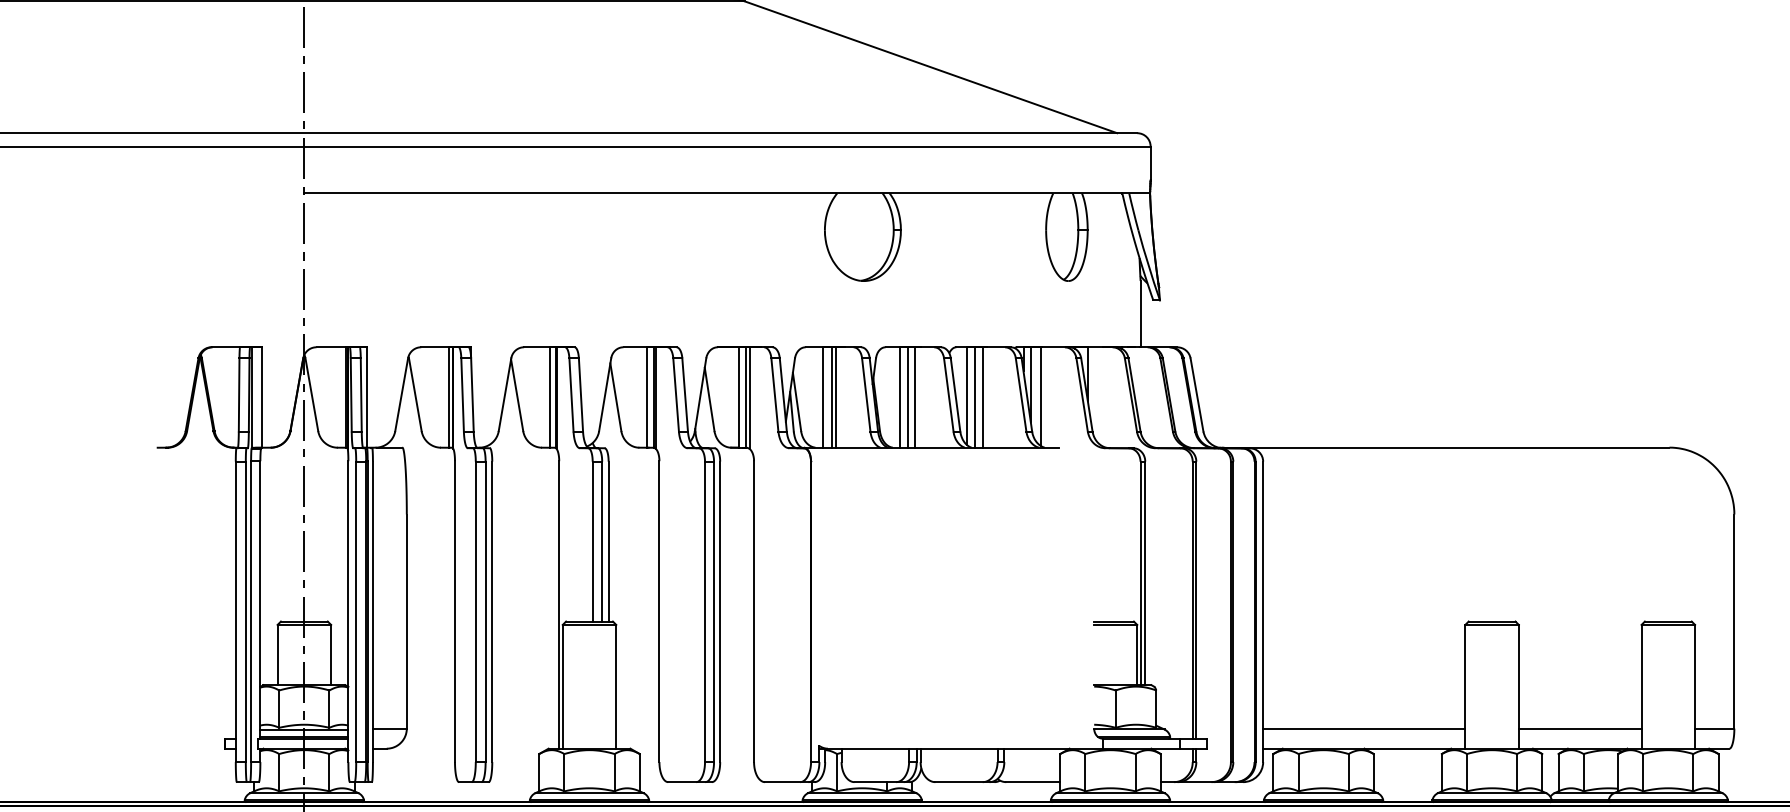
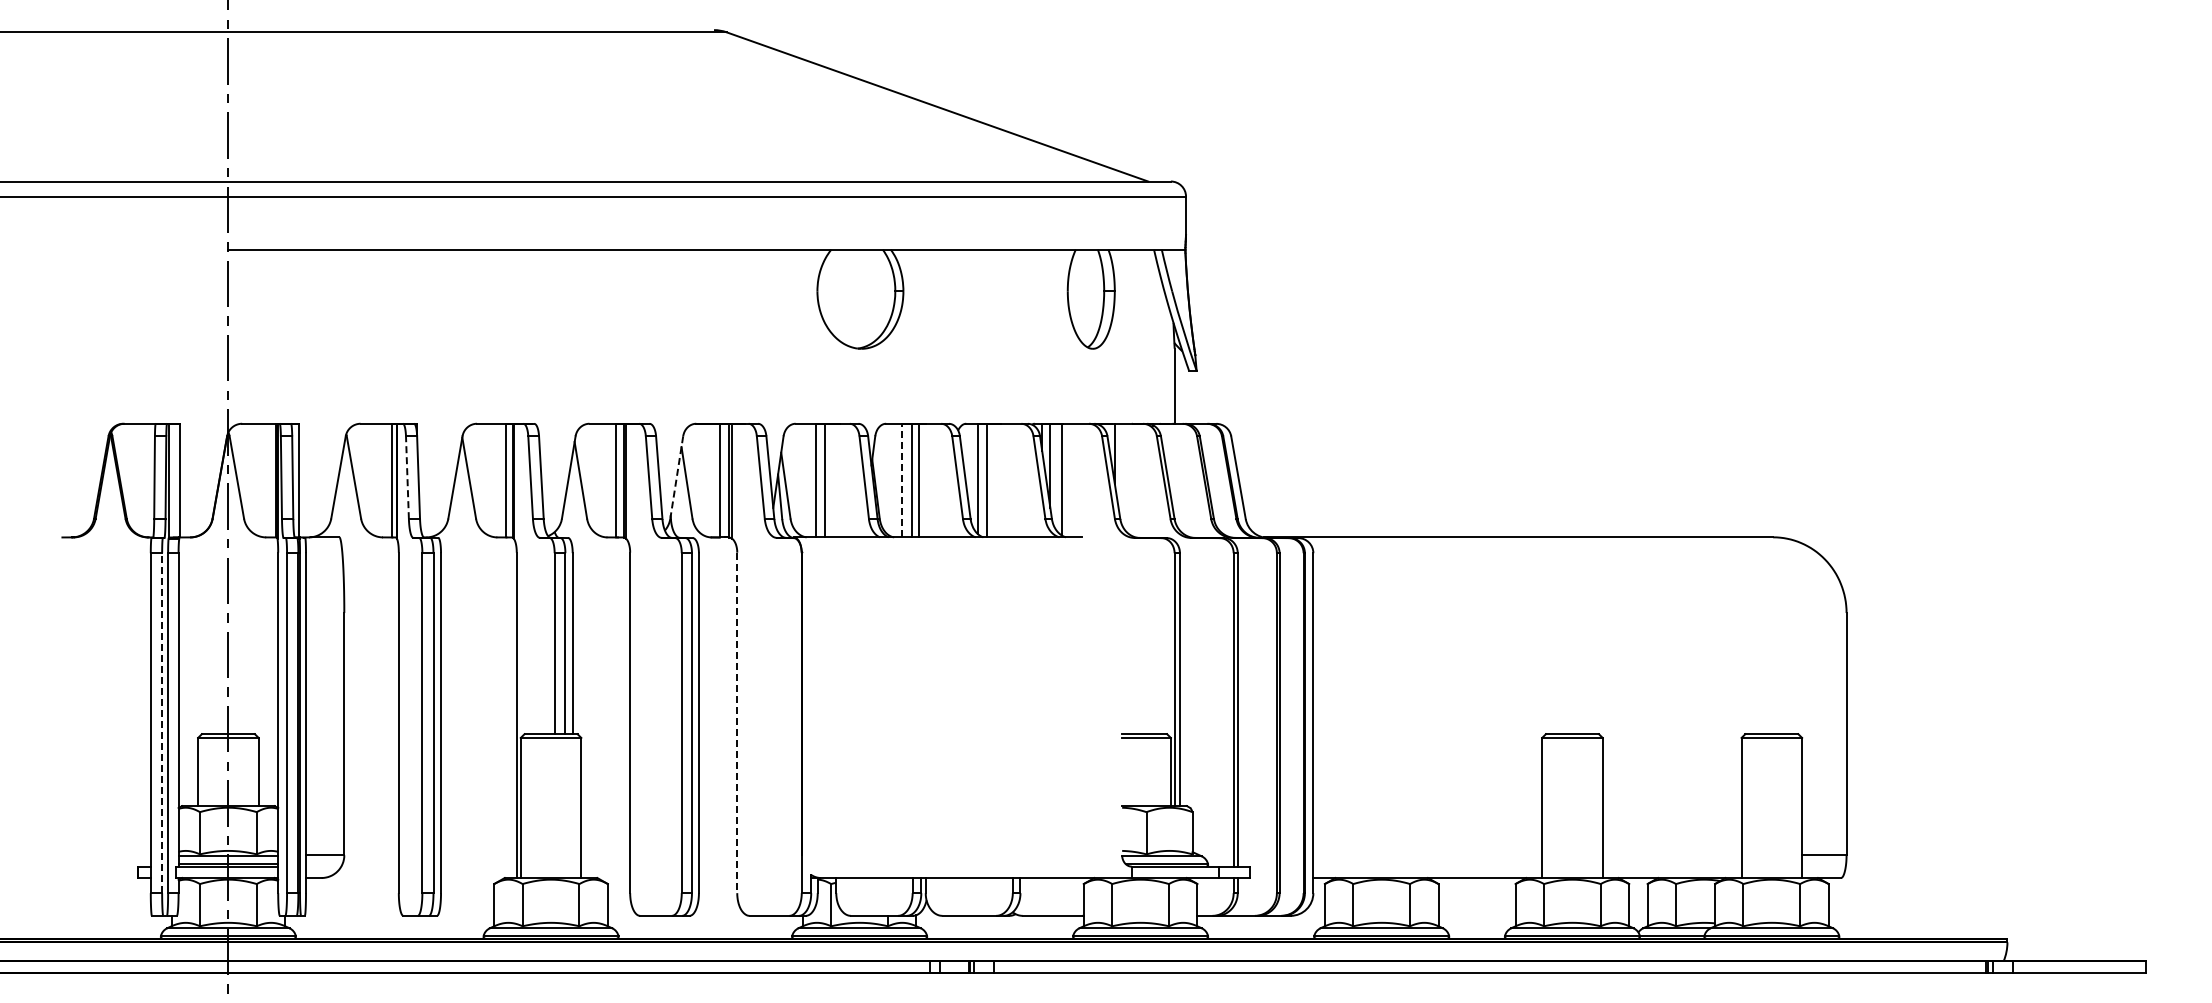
line: (462, 394) -> (407, 477), solid -> dashed
line: (700, 394) -> (676, 477), solid -> dashed
line: (836, 397) -> (830, 480), removed
line: (900, 397) -> (902, 480), solid -> dashed
line: (983, 397) -> (996, 480), removed
line: (246, 612) -> (162, 723), solid -> dashed
line: (754, 612) -> (737, 723), solid -> dashed
line: (1364, 728) -> (1427, 855), removed
line: (1579, 728) -> (1671, 855), removed

